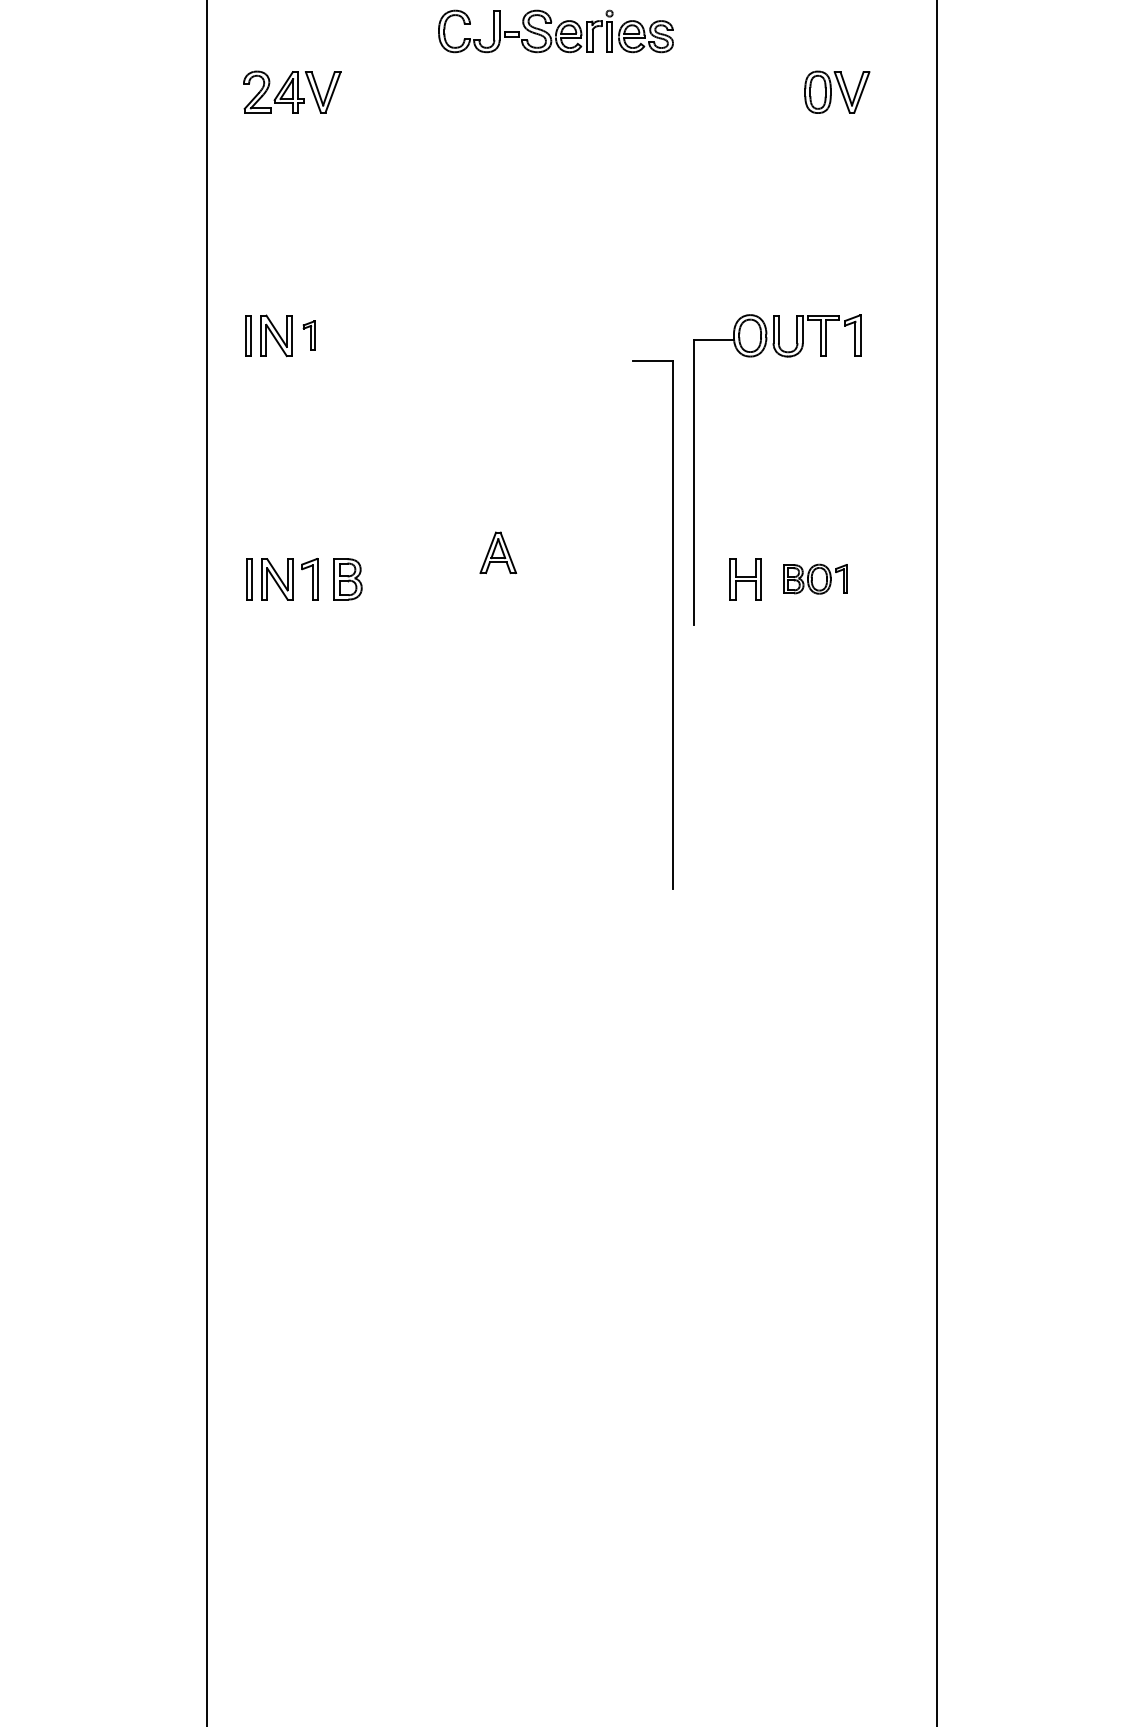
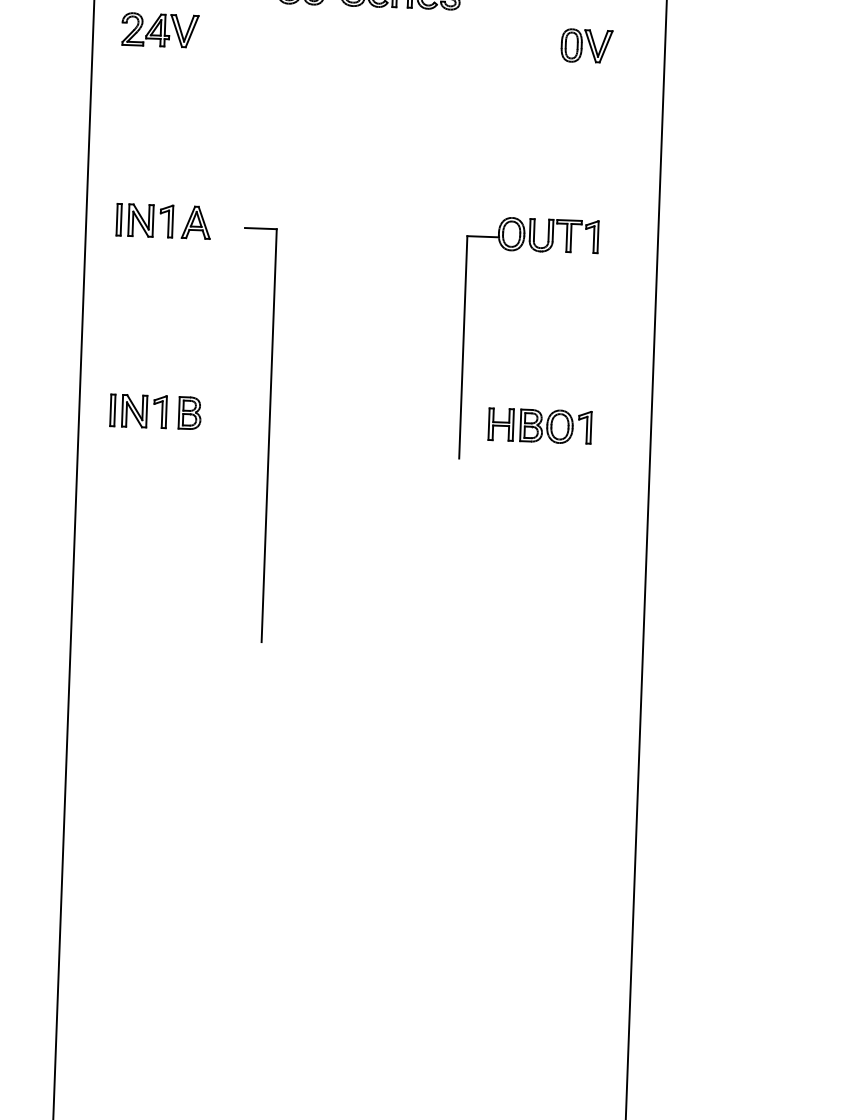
part: (308, 335) -> (165, 221), size x1.43
part: (498, 552) -> (196, 222), moved
part: (815, 578) -> (555, 425), size x1.43
part: (672, 624) -> (268, 435), moved

